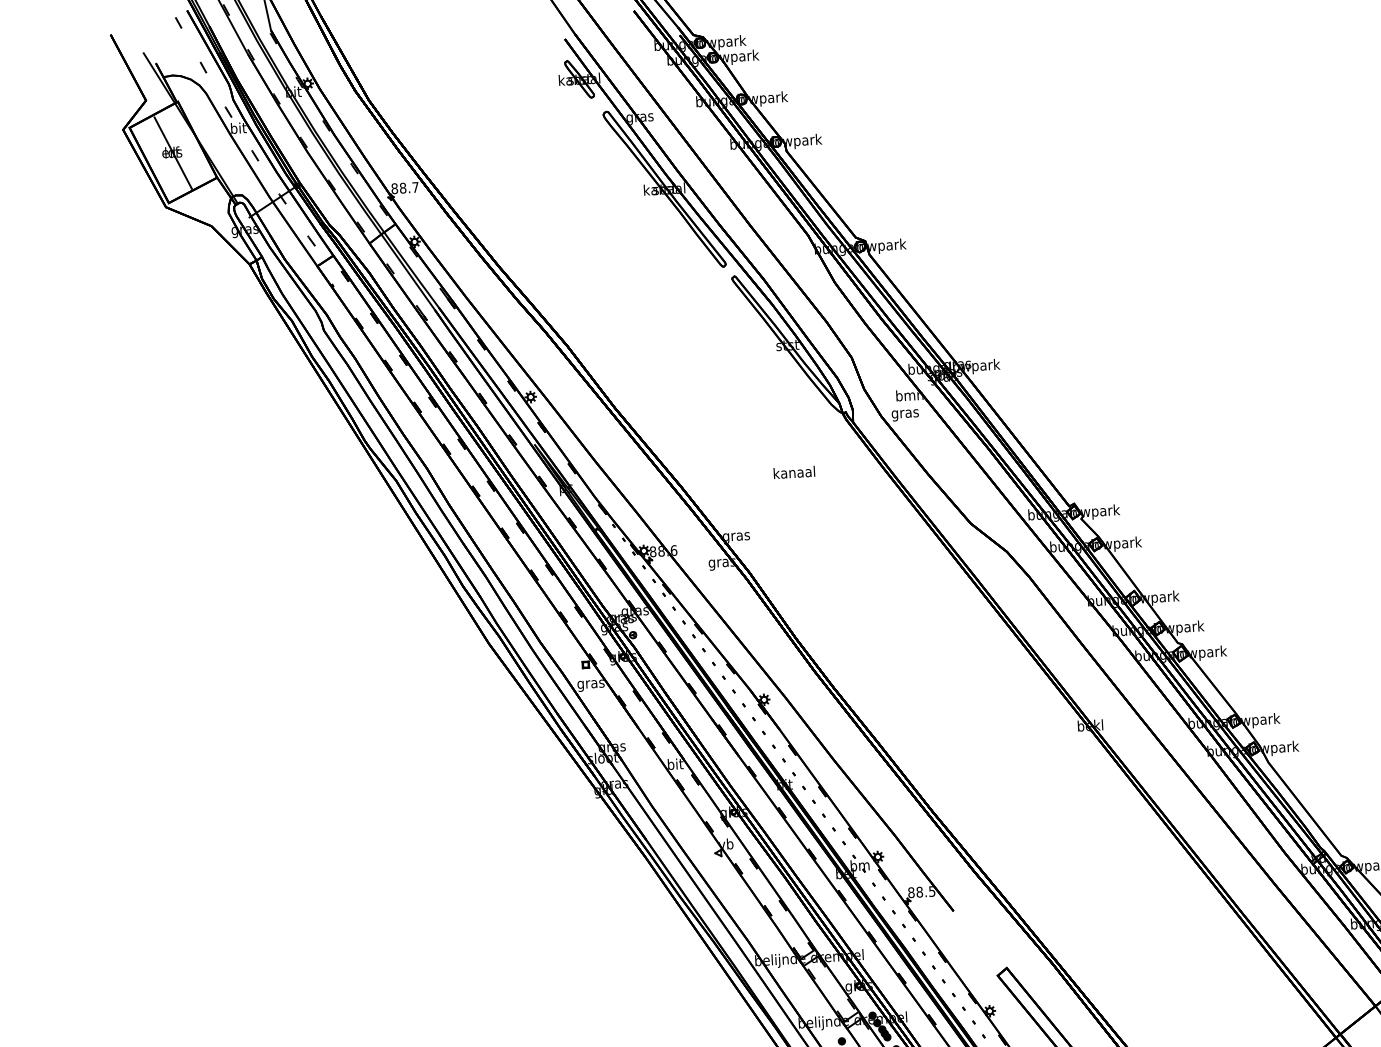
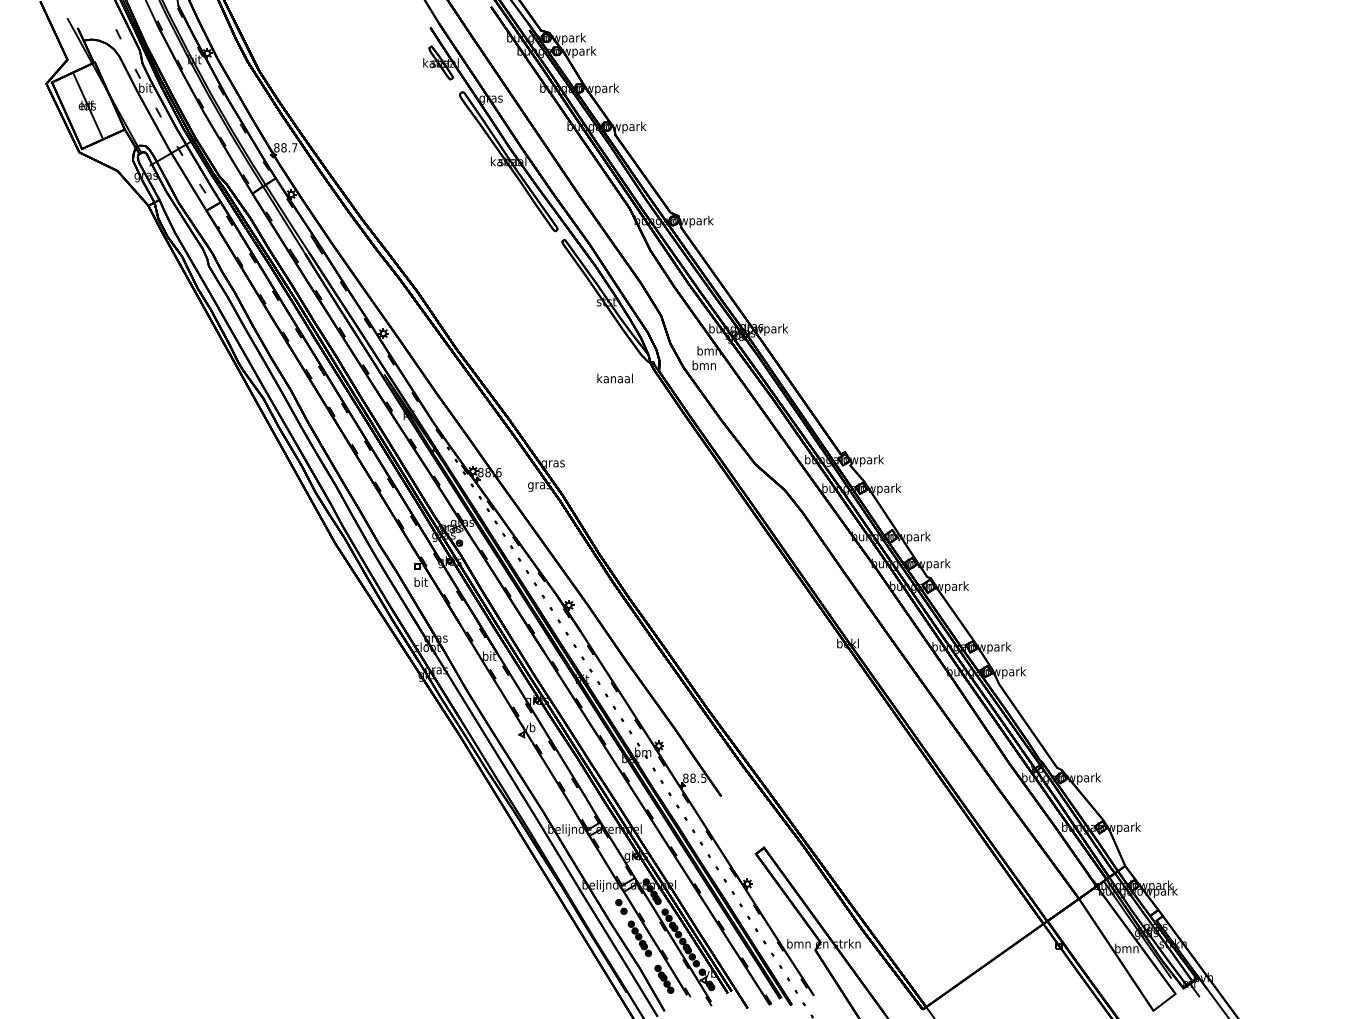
text: (904, 413) -> (703, 366), gras -> bmn
text: (793, 472) -> (614, 378), moved
text: (590, 684) -> (420, 583), gras -> bit

